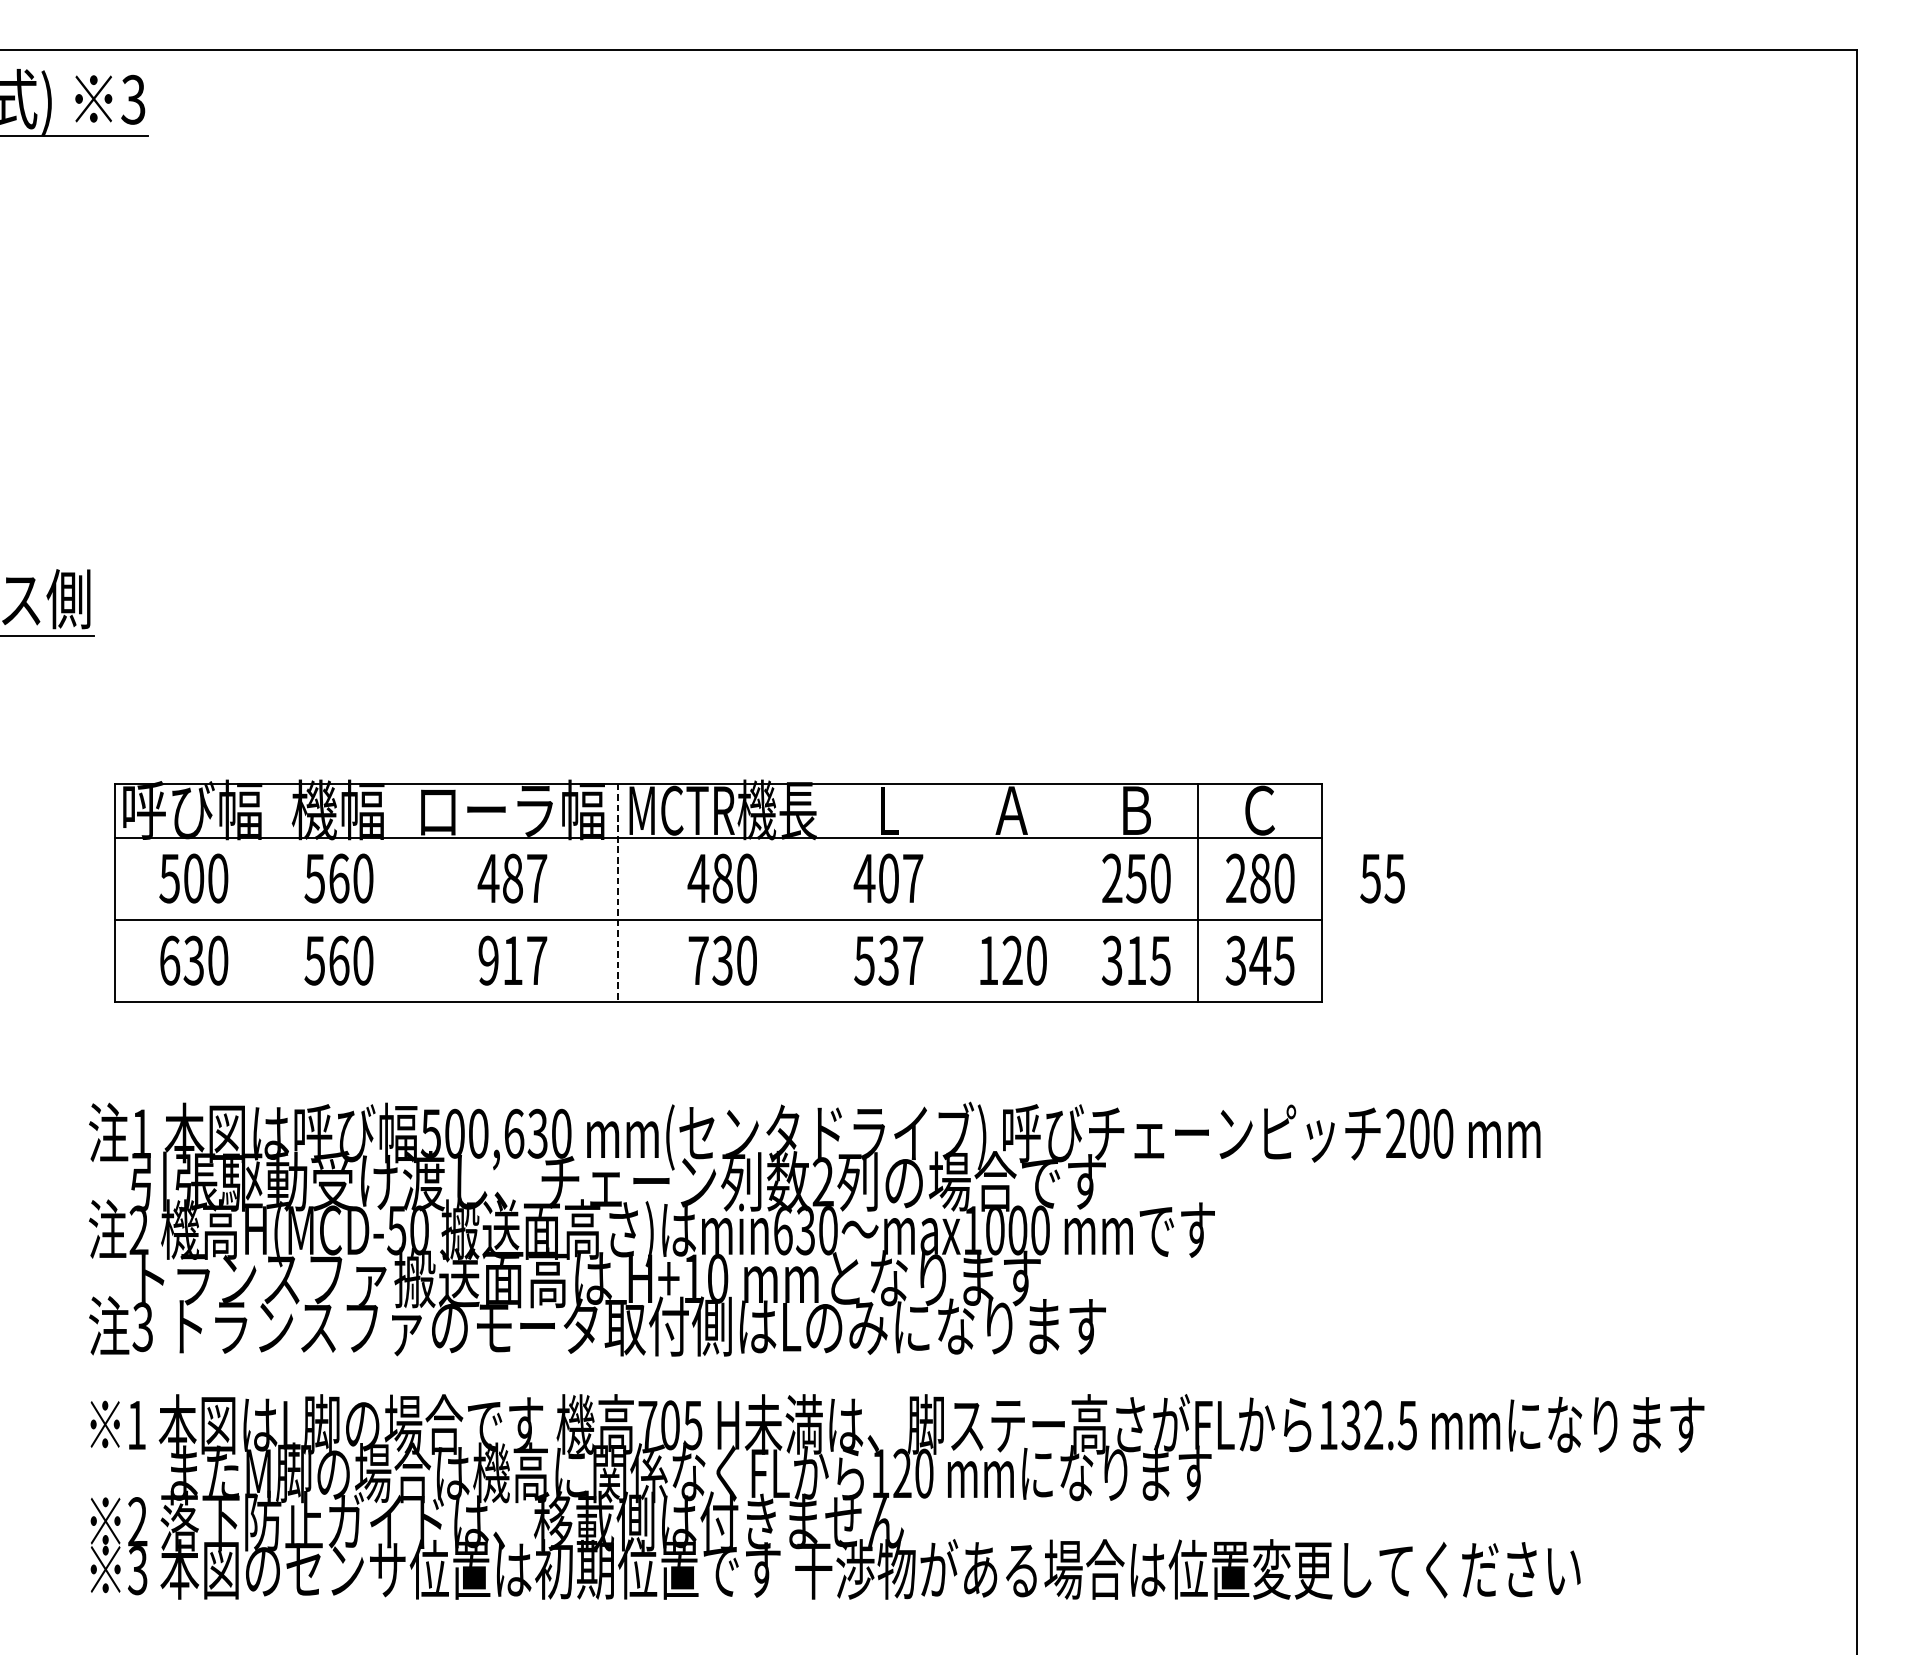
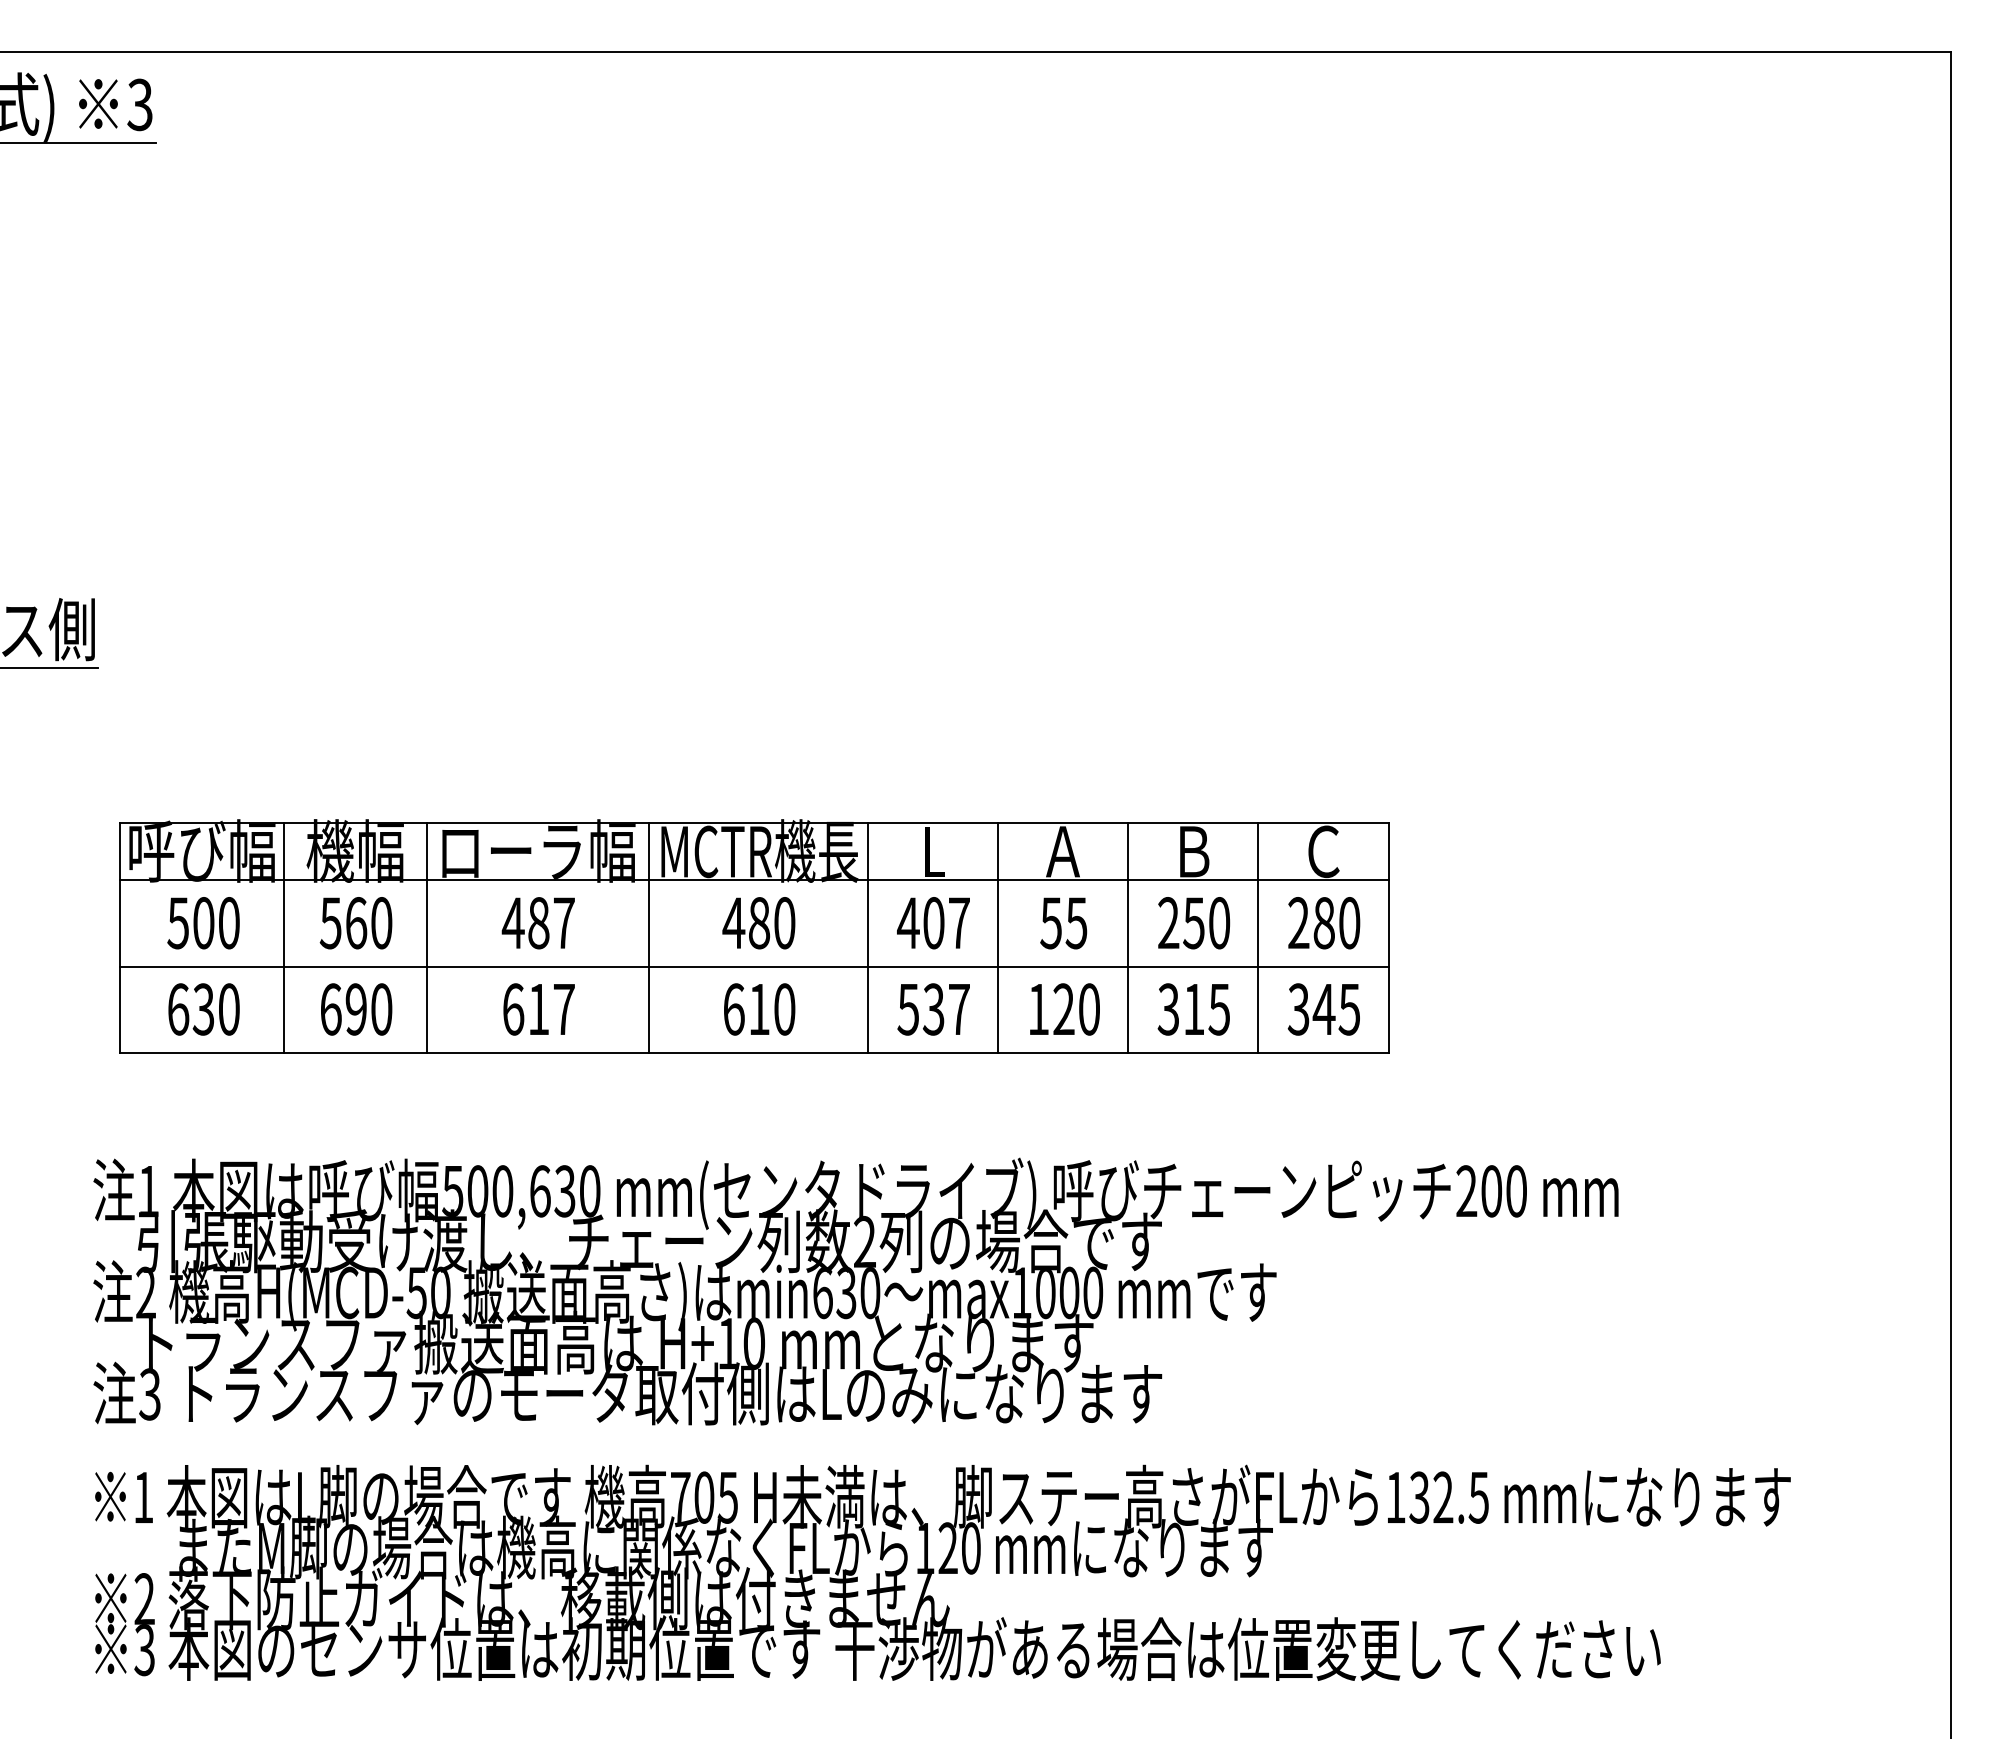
text: (1382, 878) -> (1063, 923), moved
line: (270, 893) -> (284, 938), added
line: (406, 893) -> (427, 938), added
line: (618, 893) -> (649, 938), dashed -> solid
line: (826, 893) -> (868, 938), added
line: (950, 893) -> (998, 938), added
line: (1074, 893) -> (1128, 938), added
text: (326, 960) -> (343, 1009), 560 -> 690
text: (488, 960) -> (513, 1009), 917 -> 617
text: (710, 960) -> (746, 1009), 730 -> 610

